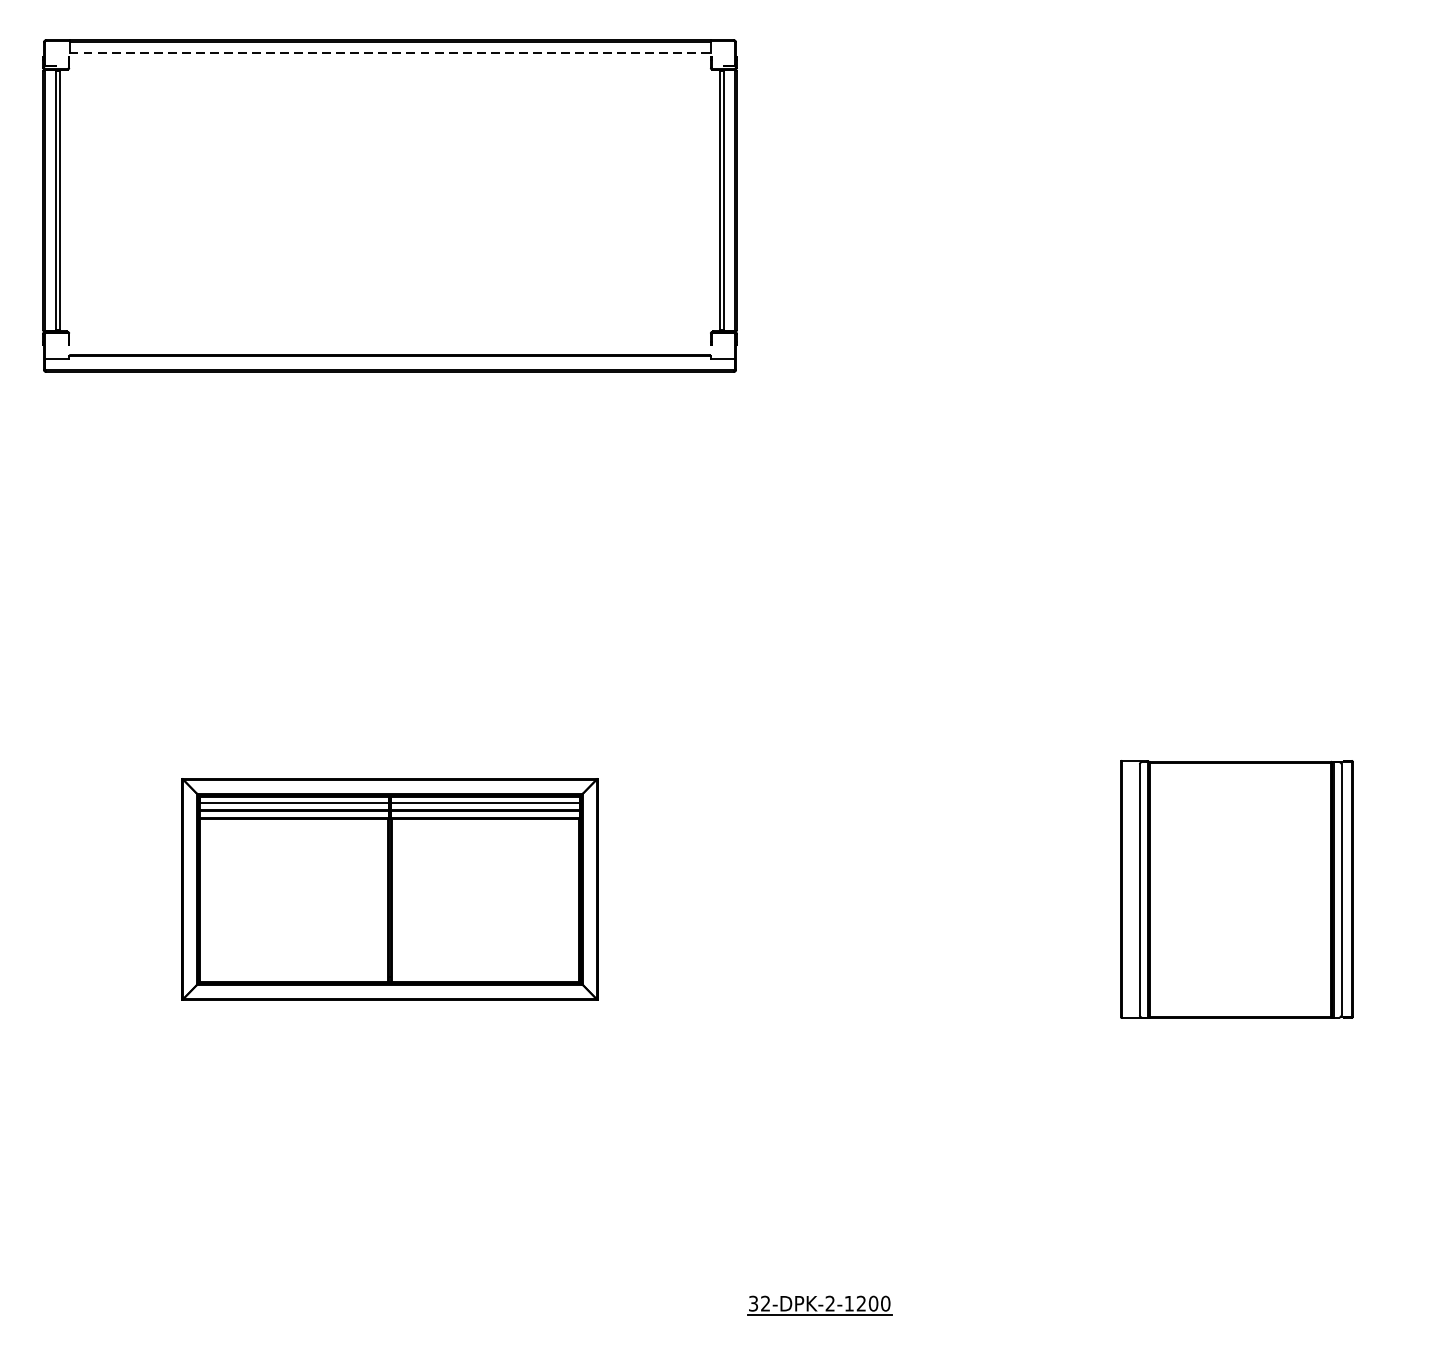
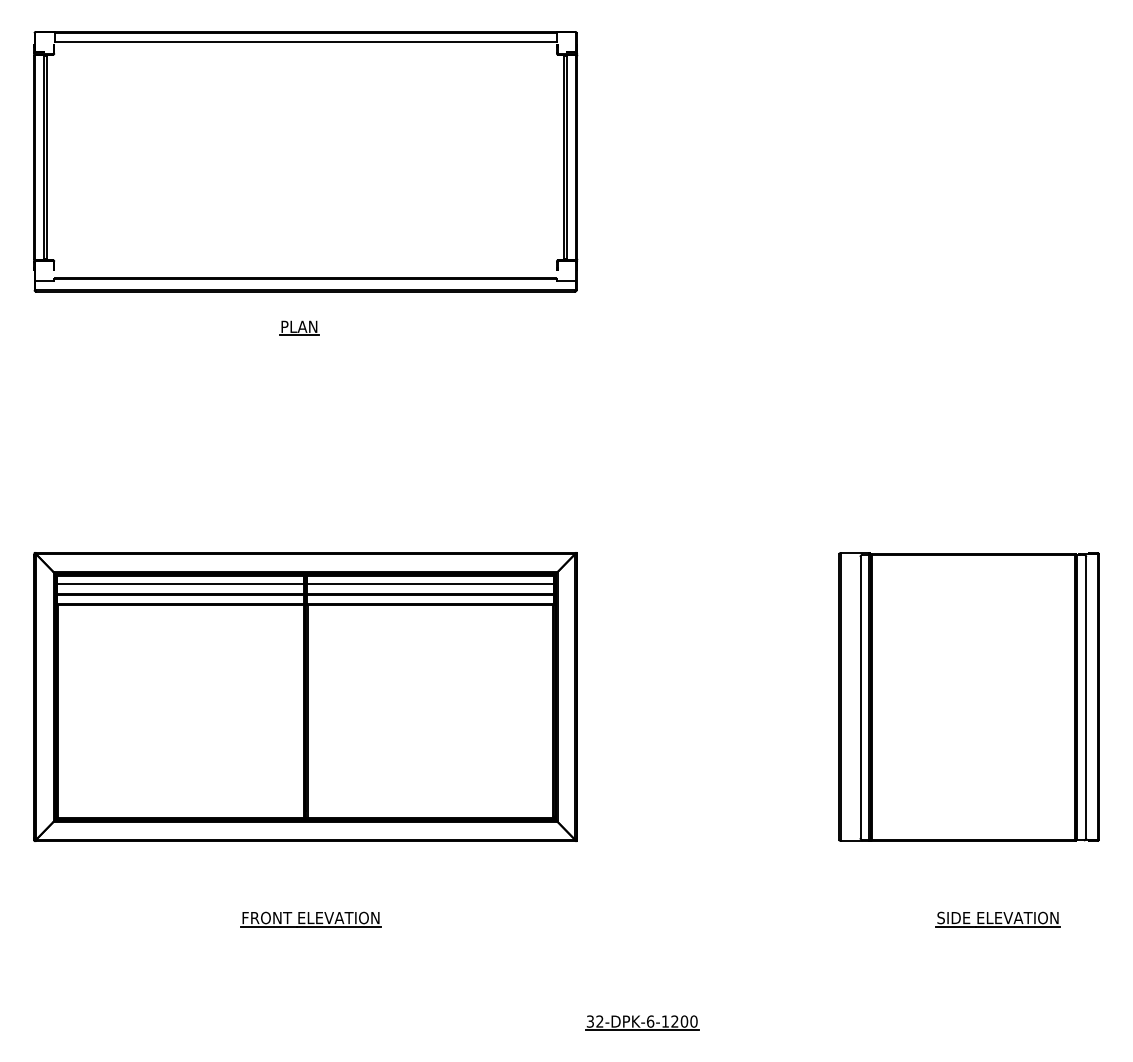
line: (391, 52) -> (306, 41), dashed -> solid
part: (382, 417) -> (299, 327), added
part: (389, 888) -> (305, 696), size x1.67
part: (1236, 888) -> (968, 696), size x1.43
part: (396, 1173) -> (310, 919), added
part: (1273, 1173) -> (997, 919), added
text: (830, 1303) -> (650, 1021), 32-DPK-2-1200 -> 32-DPK-6-1200

